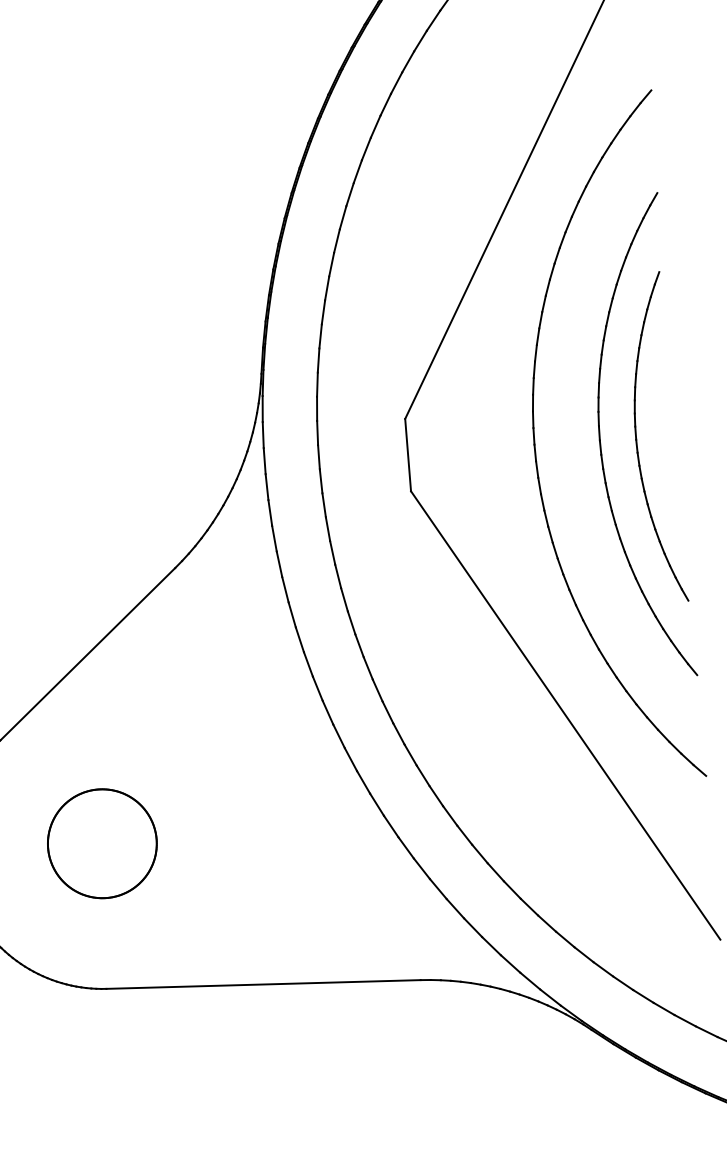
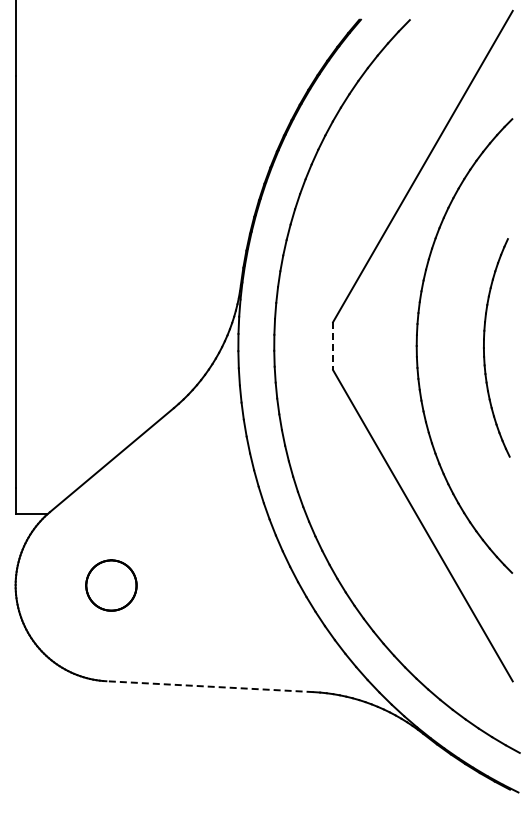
part: (600, 440) -> (460, 346), removed
line: (408, 455) -> (333, 346), solid -> dashed
part: (102, 843) -> (111, 585), size x0.7
line: (262, 984) -> (209, 686), solid -> dashed

